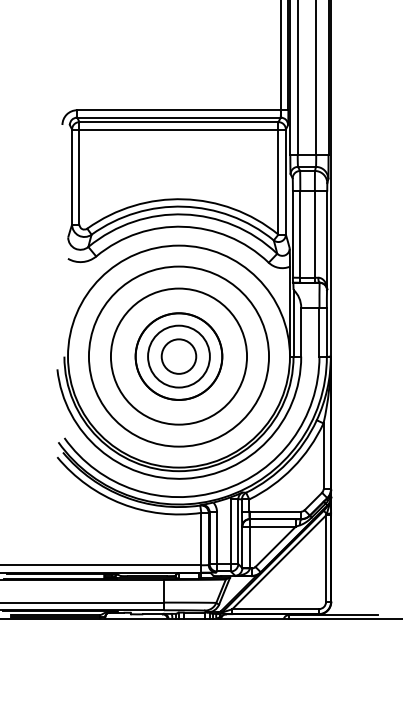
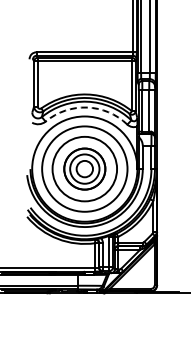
arc: (184, 226) -> (87, 107), solid -> dashed

